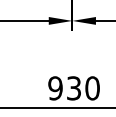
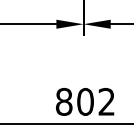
text: (73, 88) -> (84, 102), 930 -> 802

